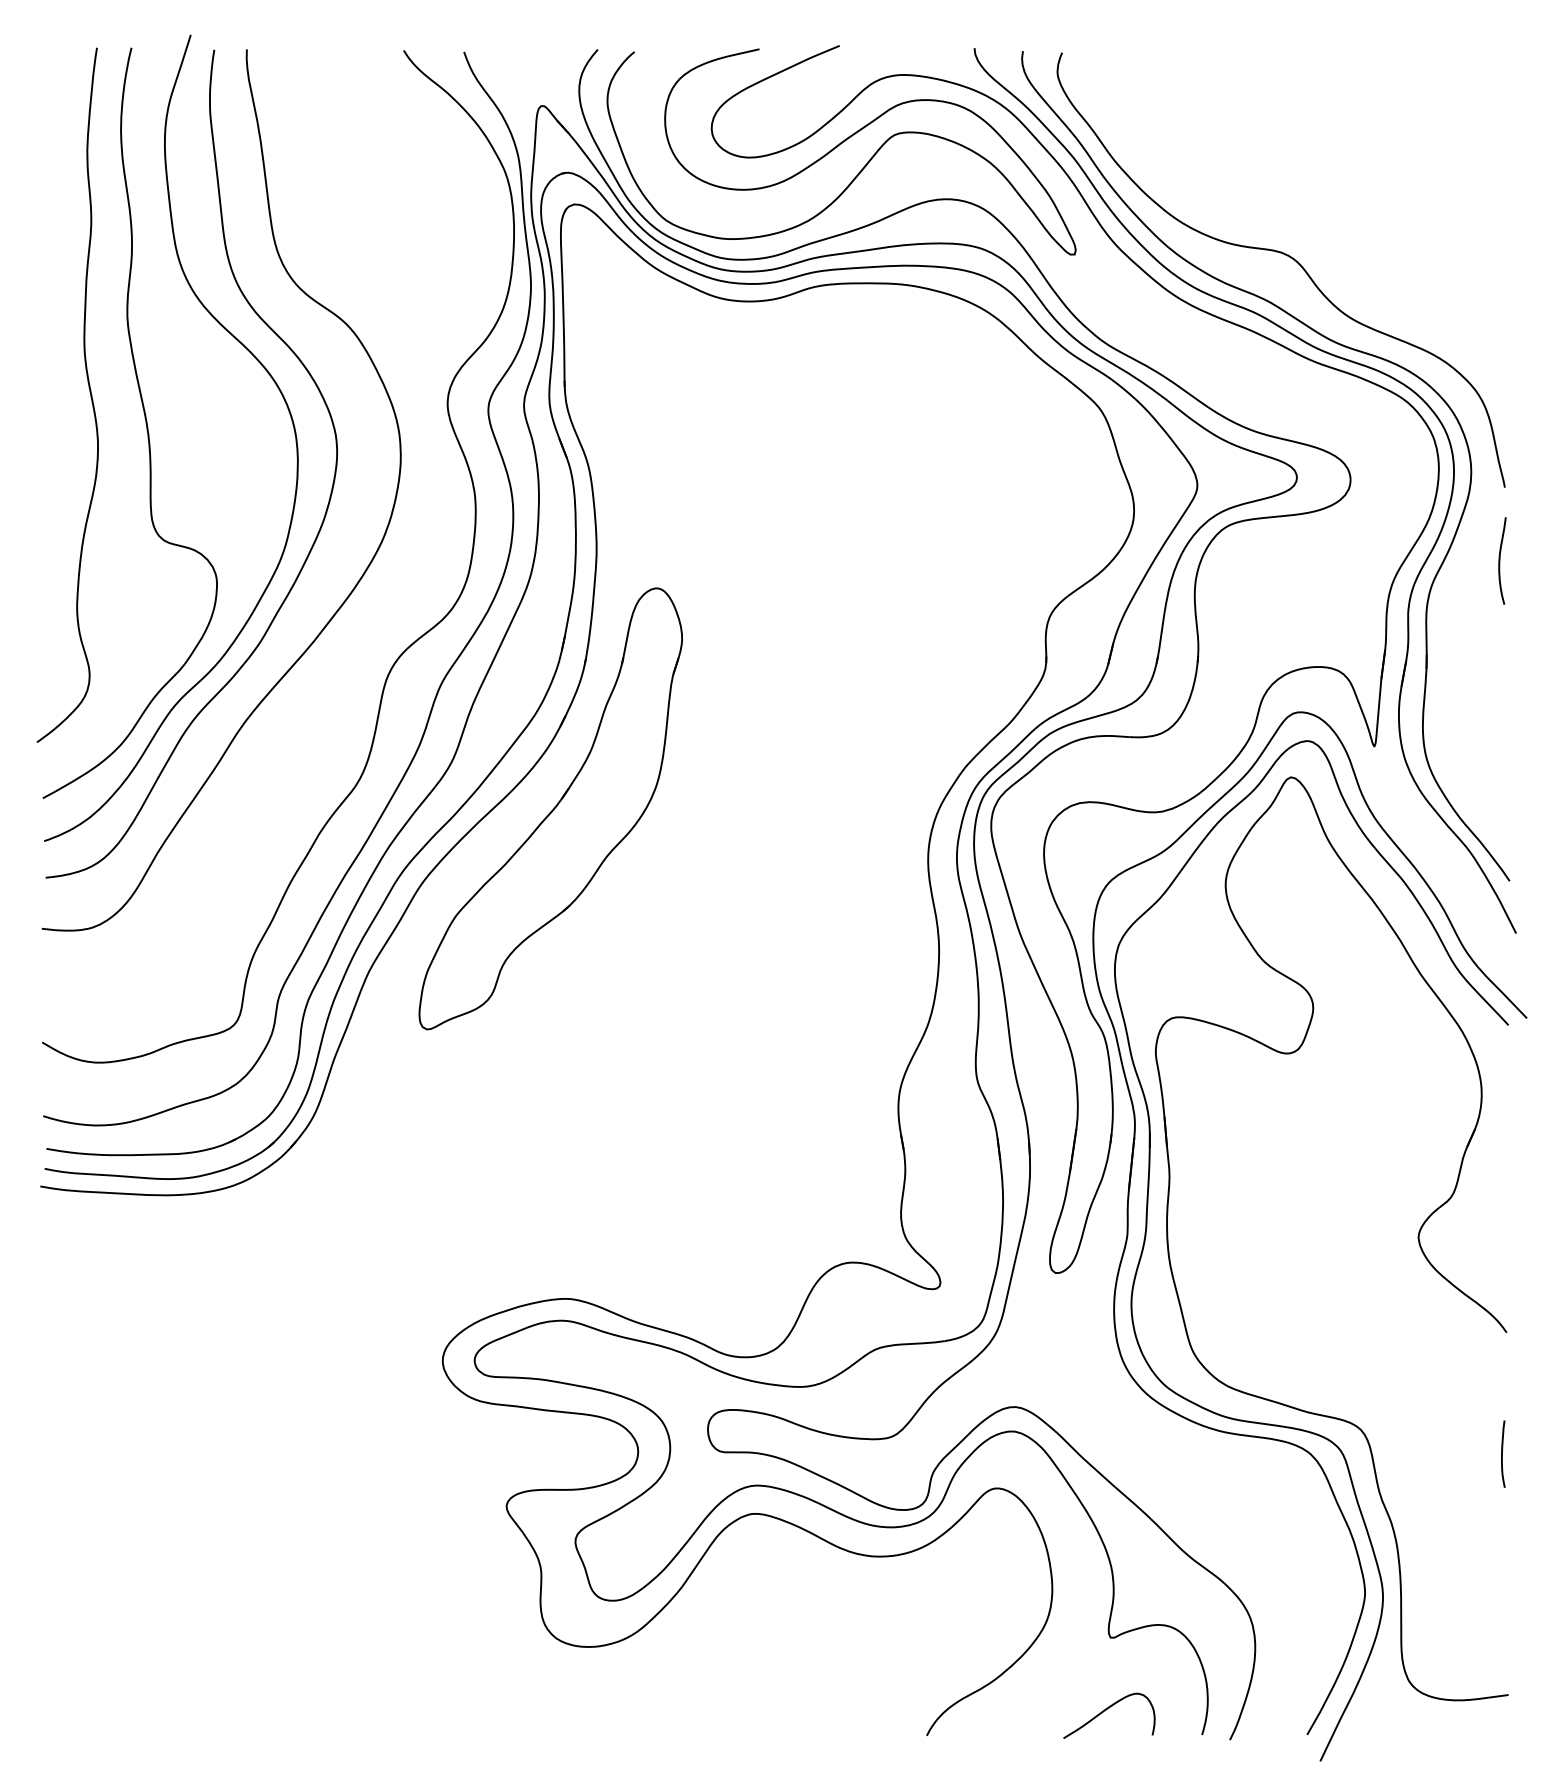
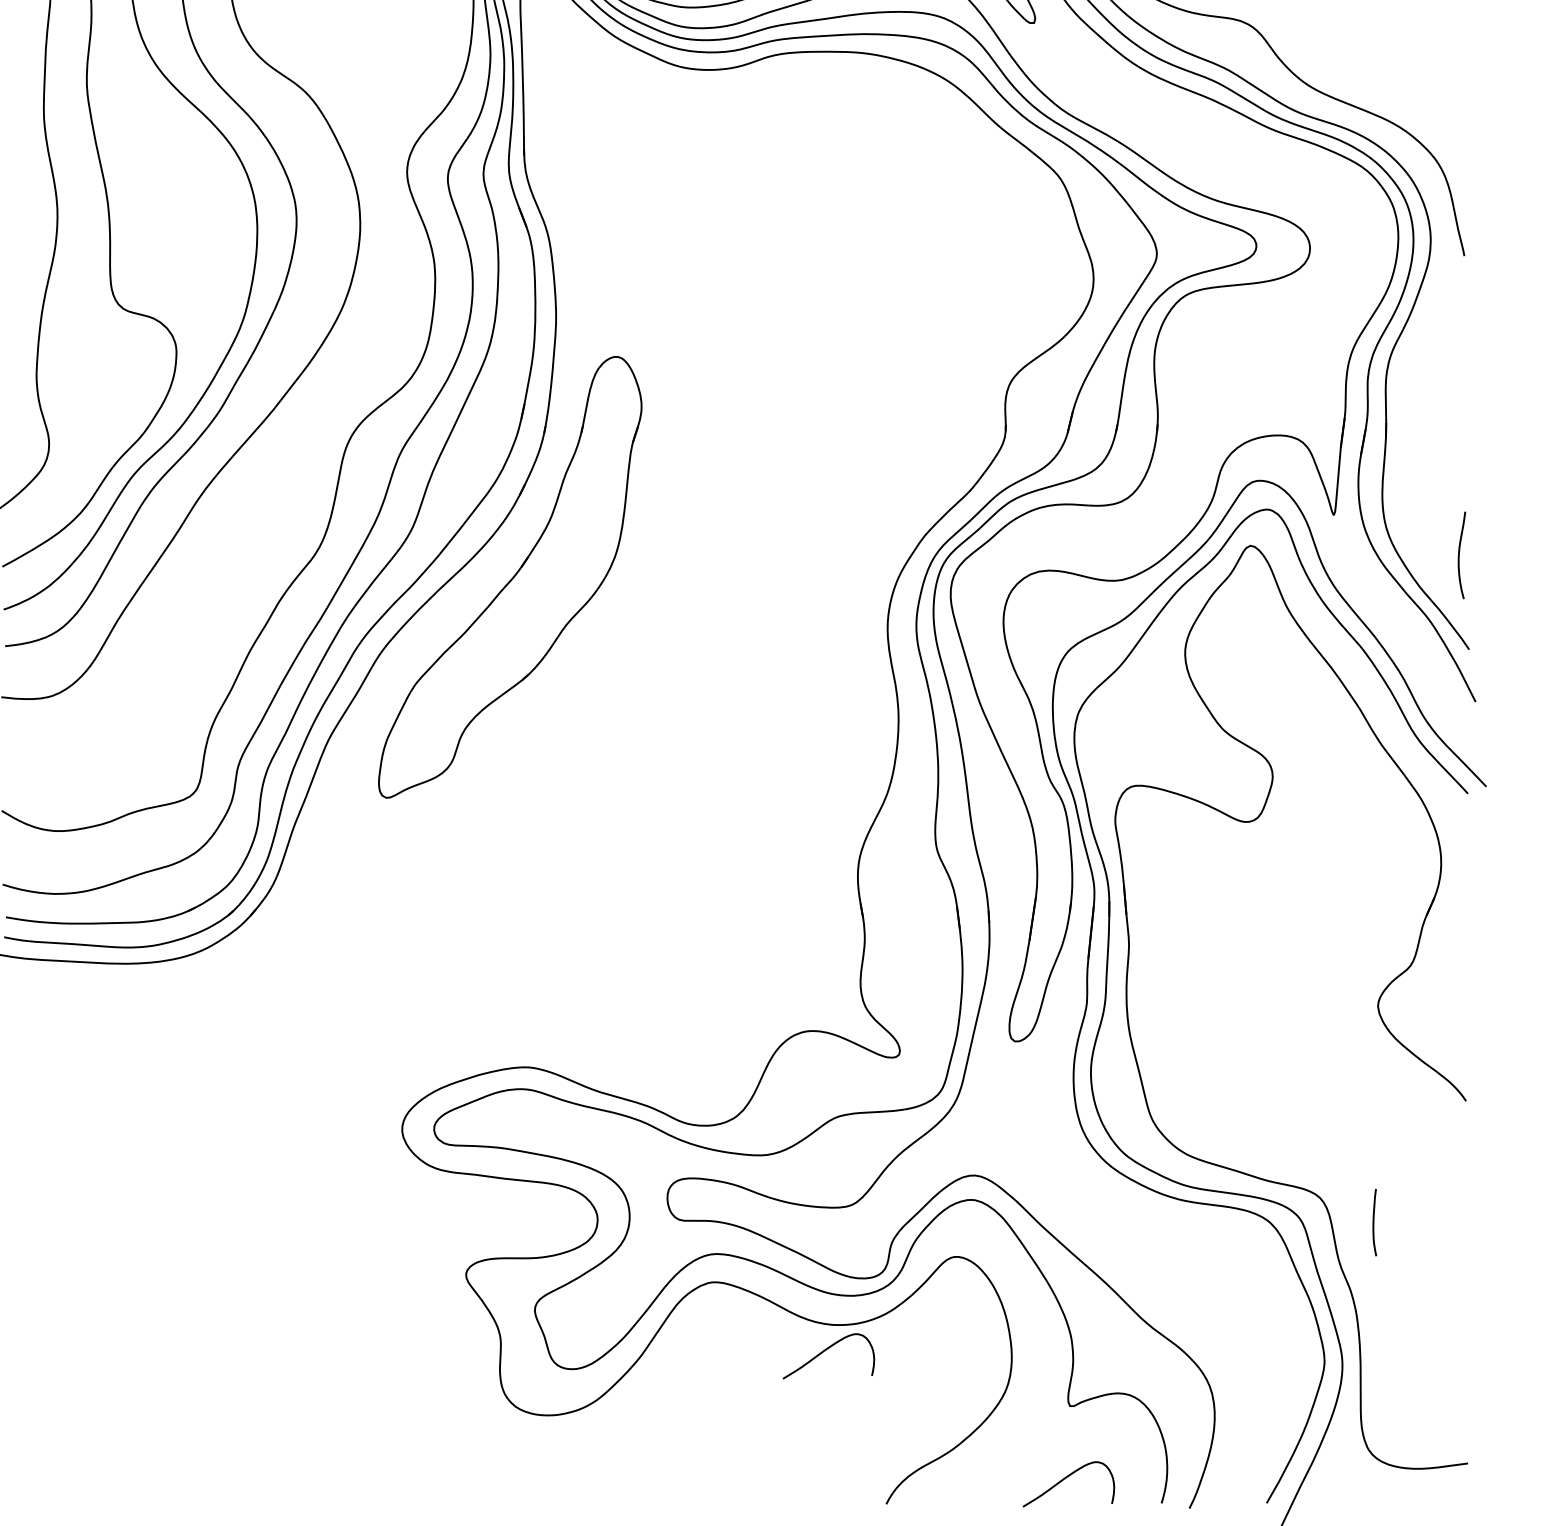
curve: (1500, 560) -> (1459, 554), moved
curve: (1502, 1453) -> (1373, 1221), moved
curve: (866, 1582) -> (825, 1350), added

